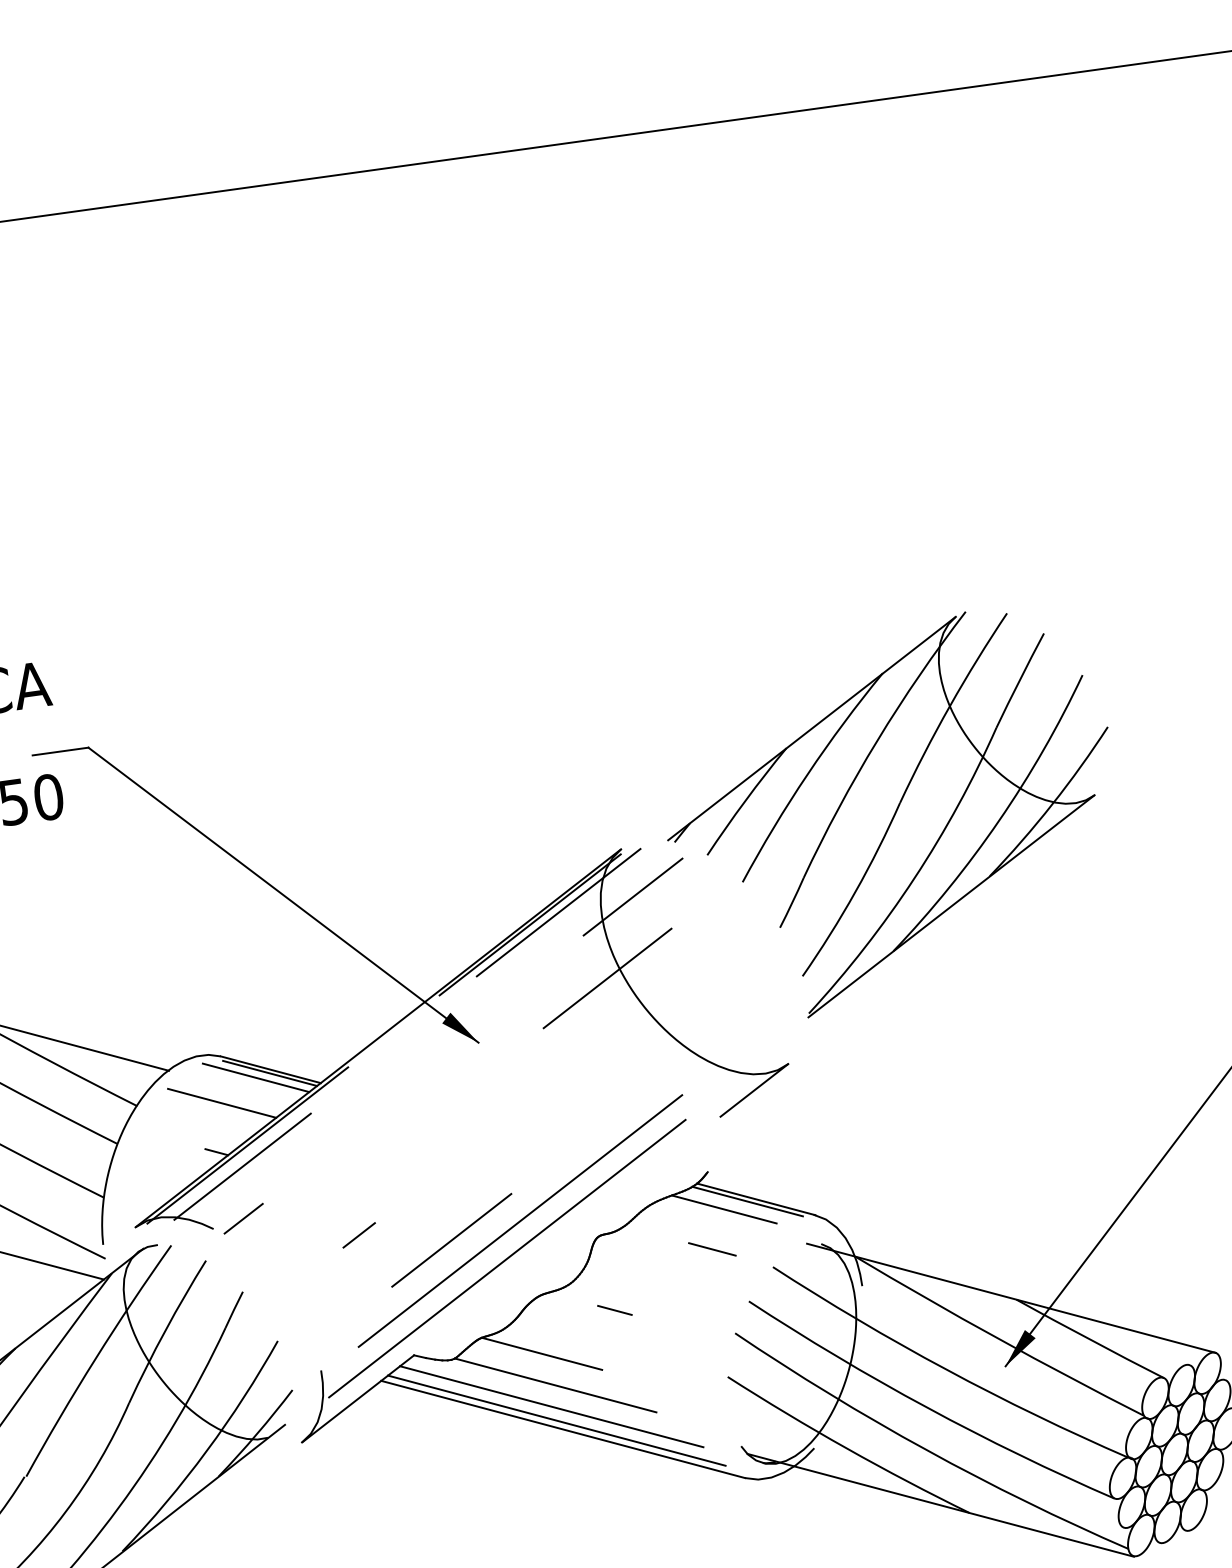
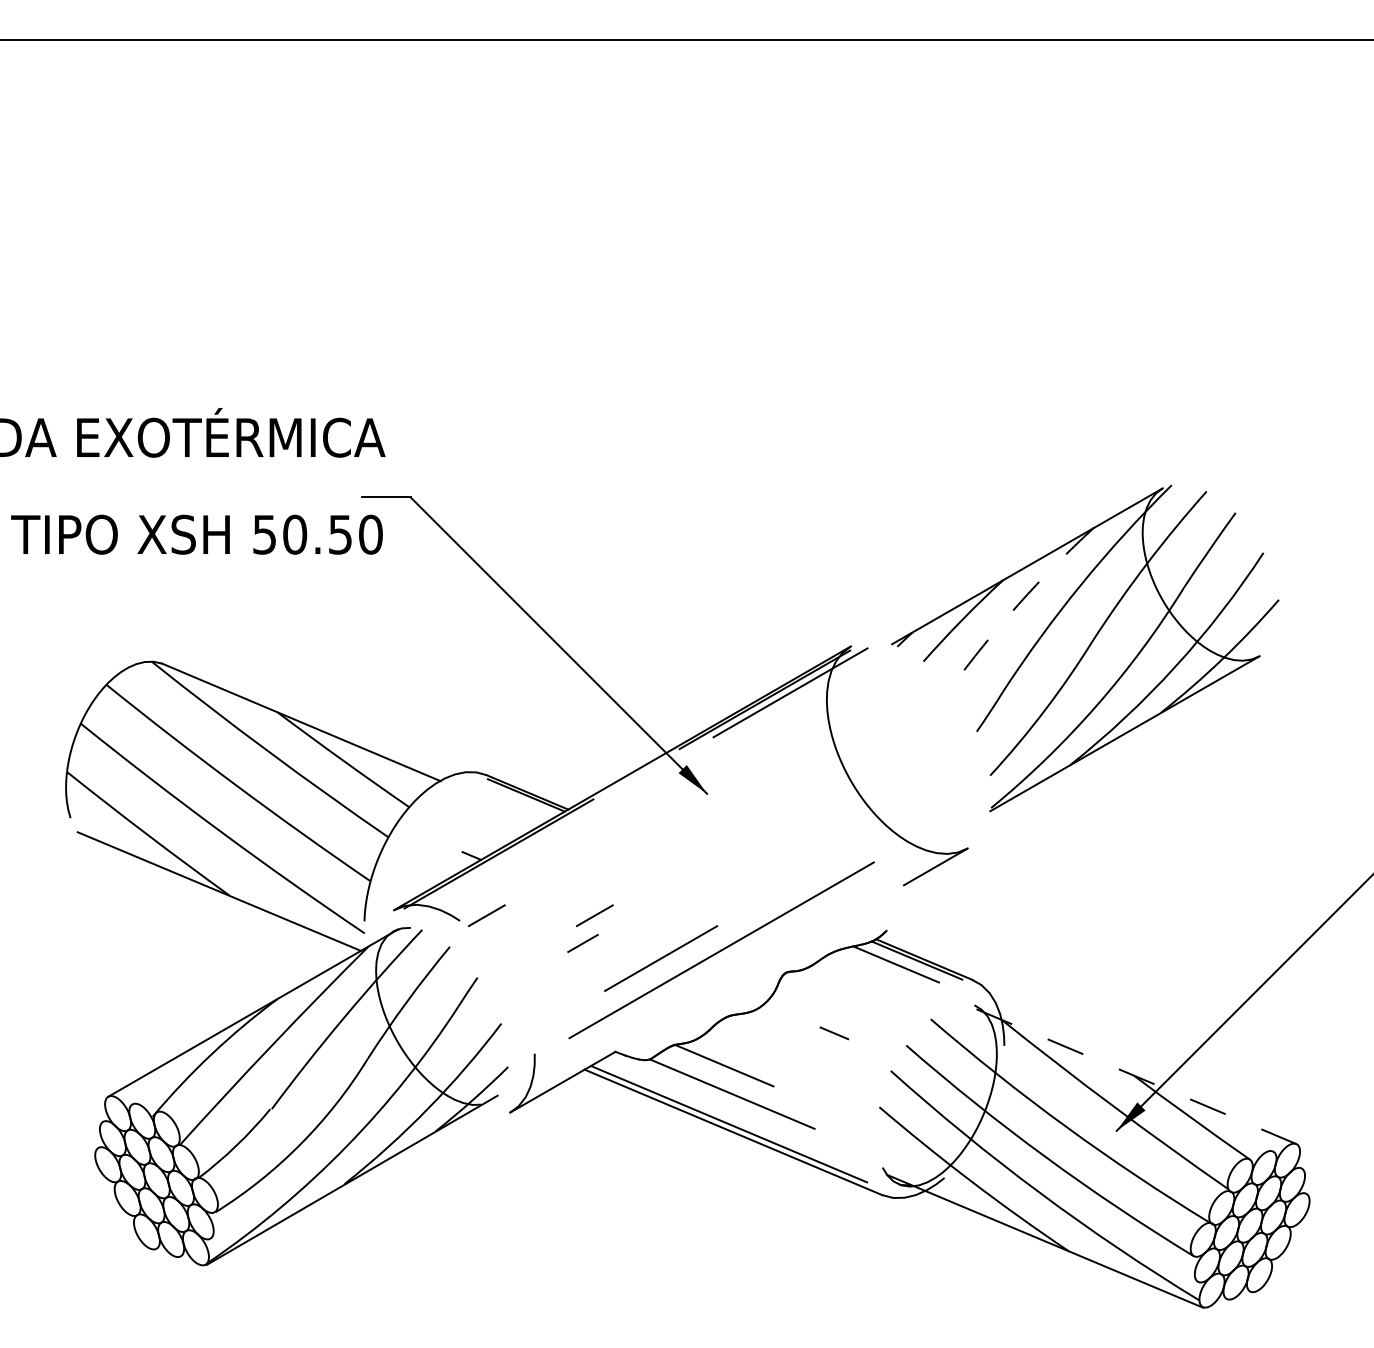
arc: (807, 774) -> (1018, 604), solid -> dashed
line: (633, 897) -> (855, 688), removed
line: (607, 978) -> (824, 754), removed
line: (255, 1077) -> (513, 797), removed
line: (221, 1102) -> (481, 814), removed
line: (241, 1166) -> (491, 871), removed
line: (367, 1201) -> (594, 915), added
line: (712, 1249) -> (881, 997), removed
line: (506, 1258) -> (705, 980), removed
line: (1011, 1297) -> (1129, 1073), solid -> dashed
line: (615, 1310) -> (834, 1033), moved
line: (551, 1406) -> (726, 1111), removed

